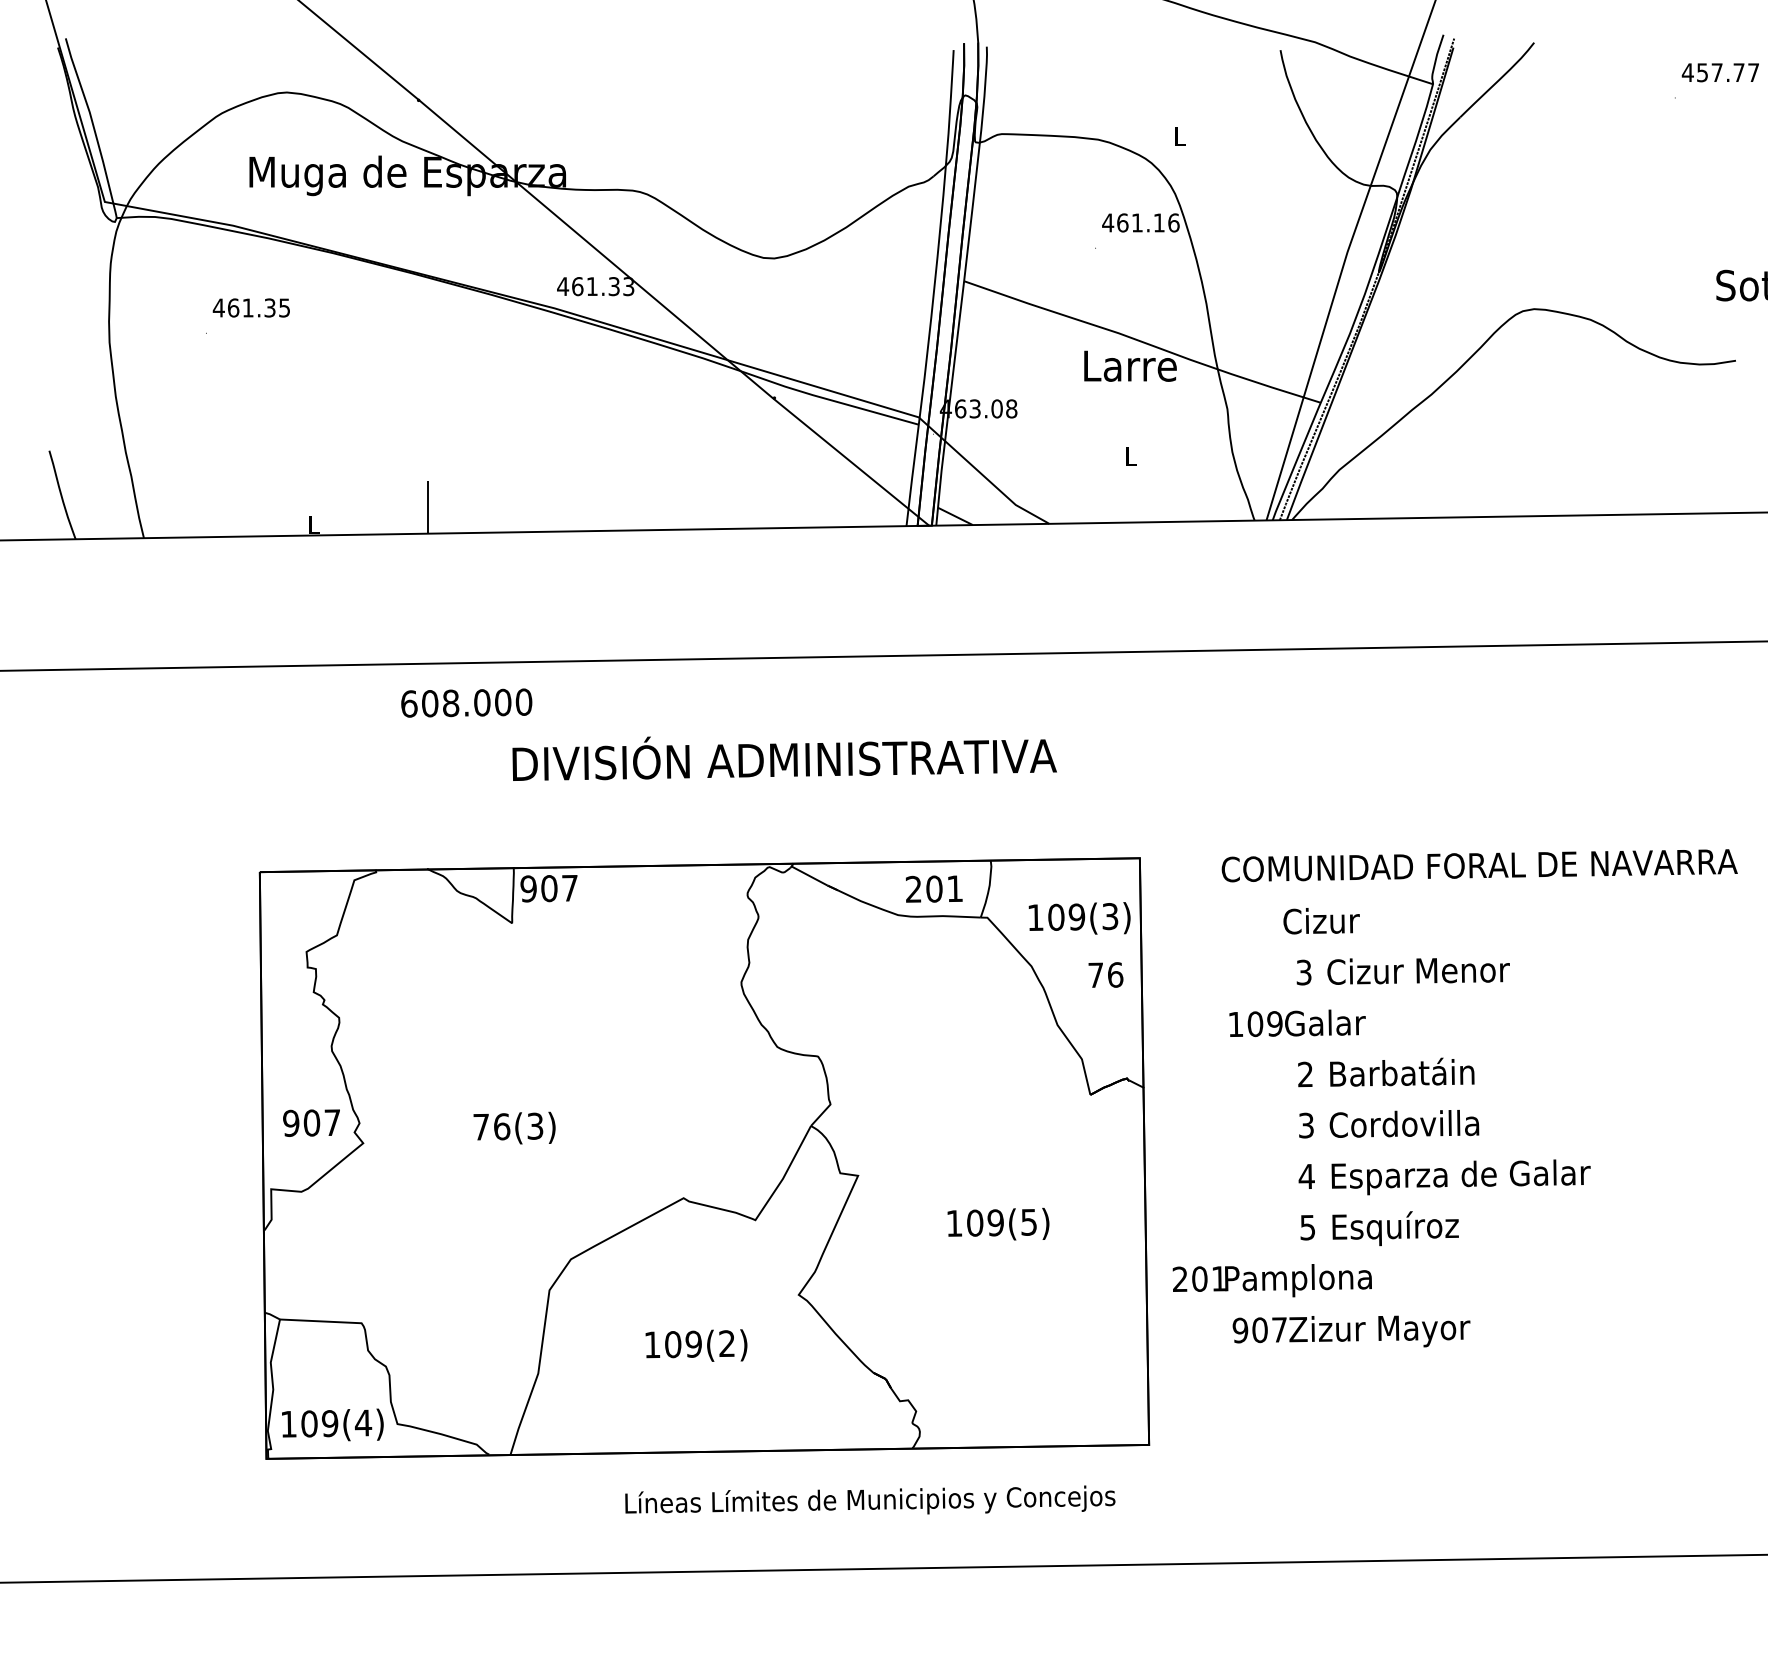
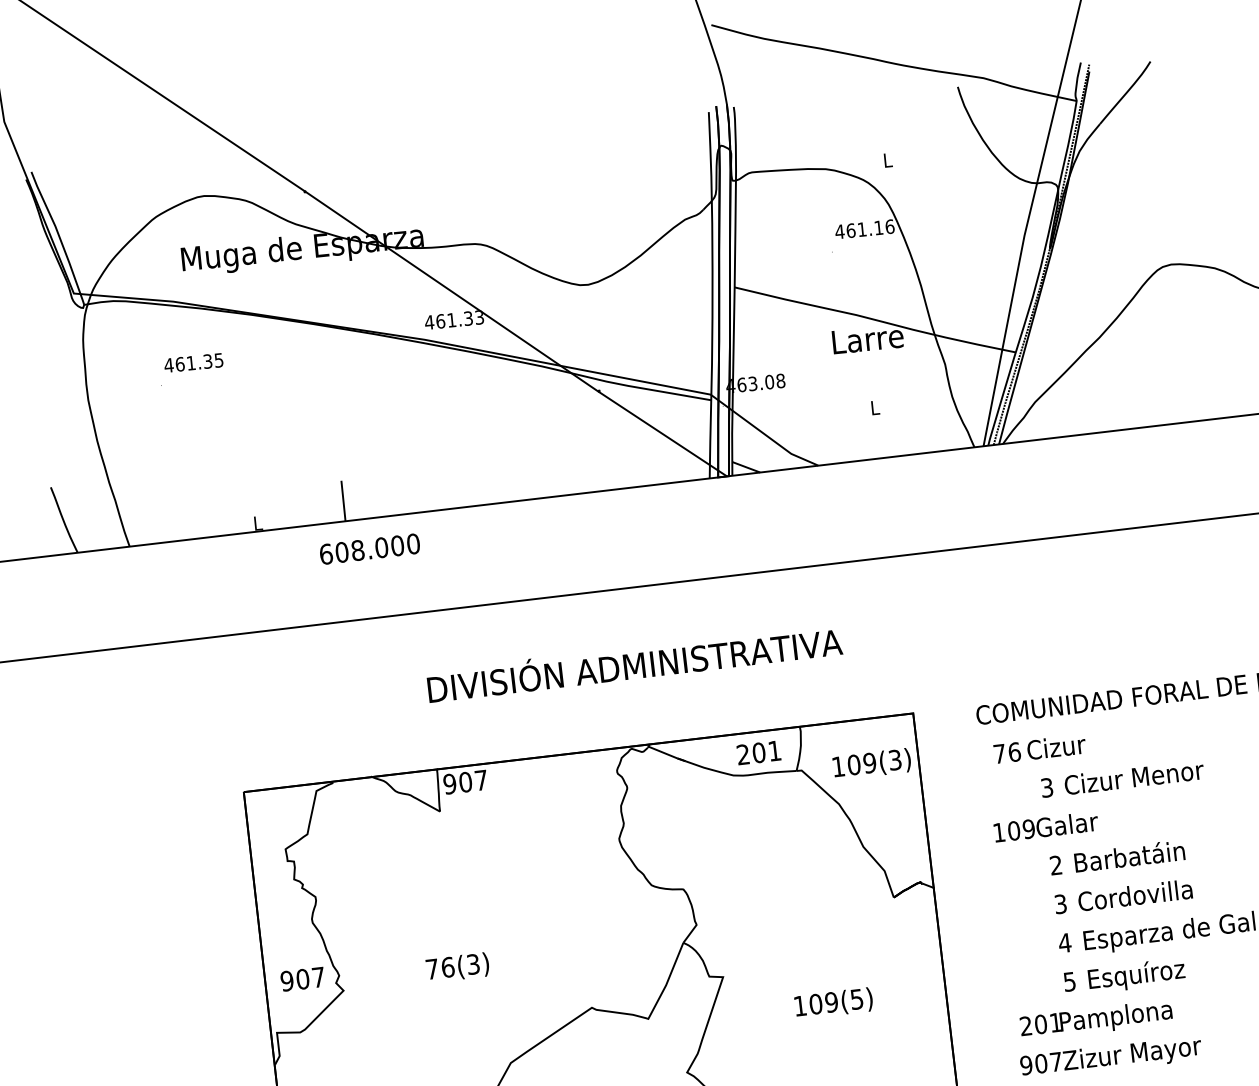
text: (466, 702) -> (369, 548), moved
text: (1105, 974) -> (1006, 752), moved
text: (1271, 1280) -> (1095, 1019), moved

